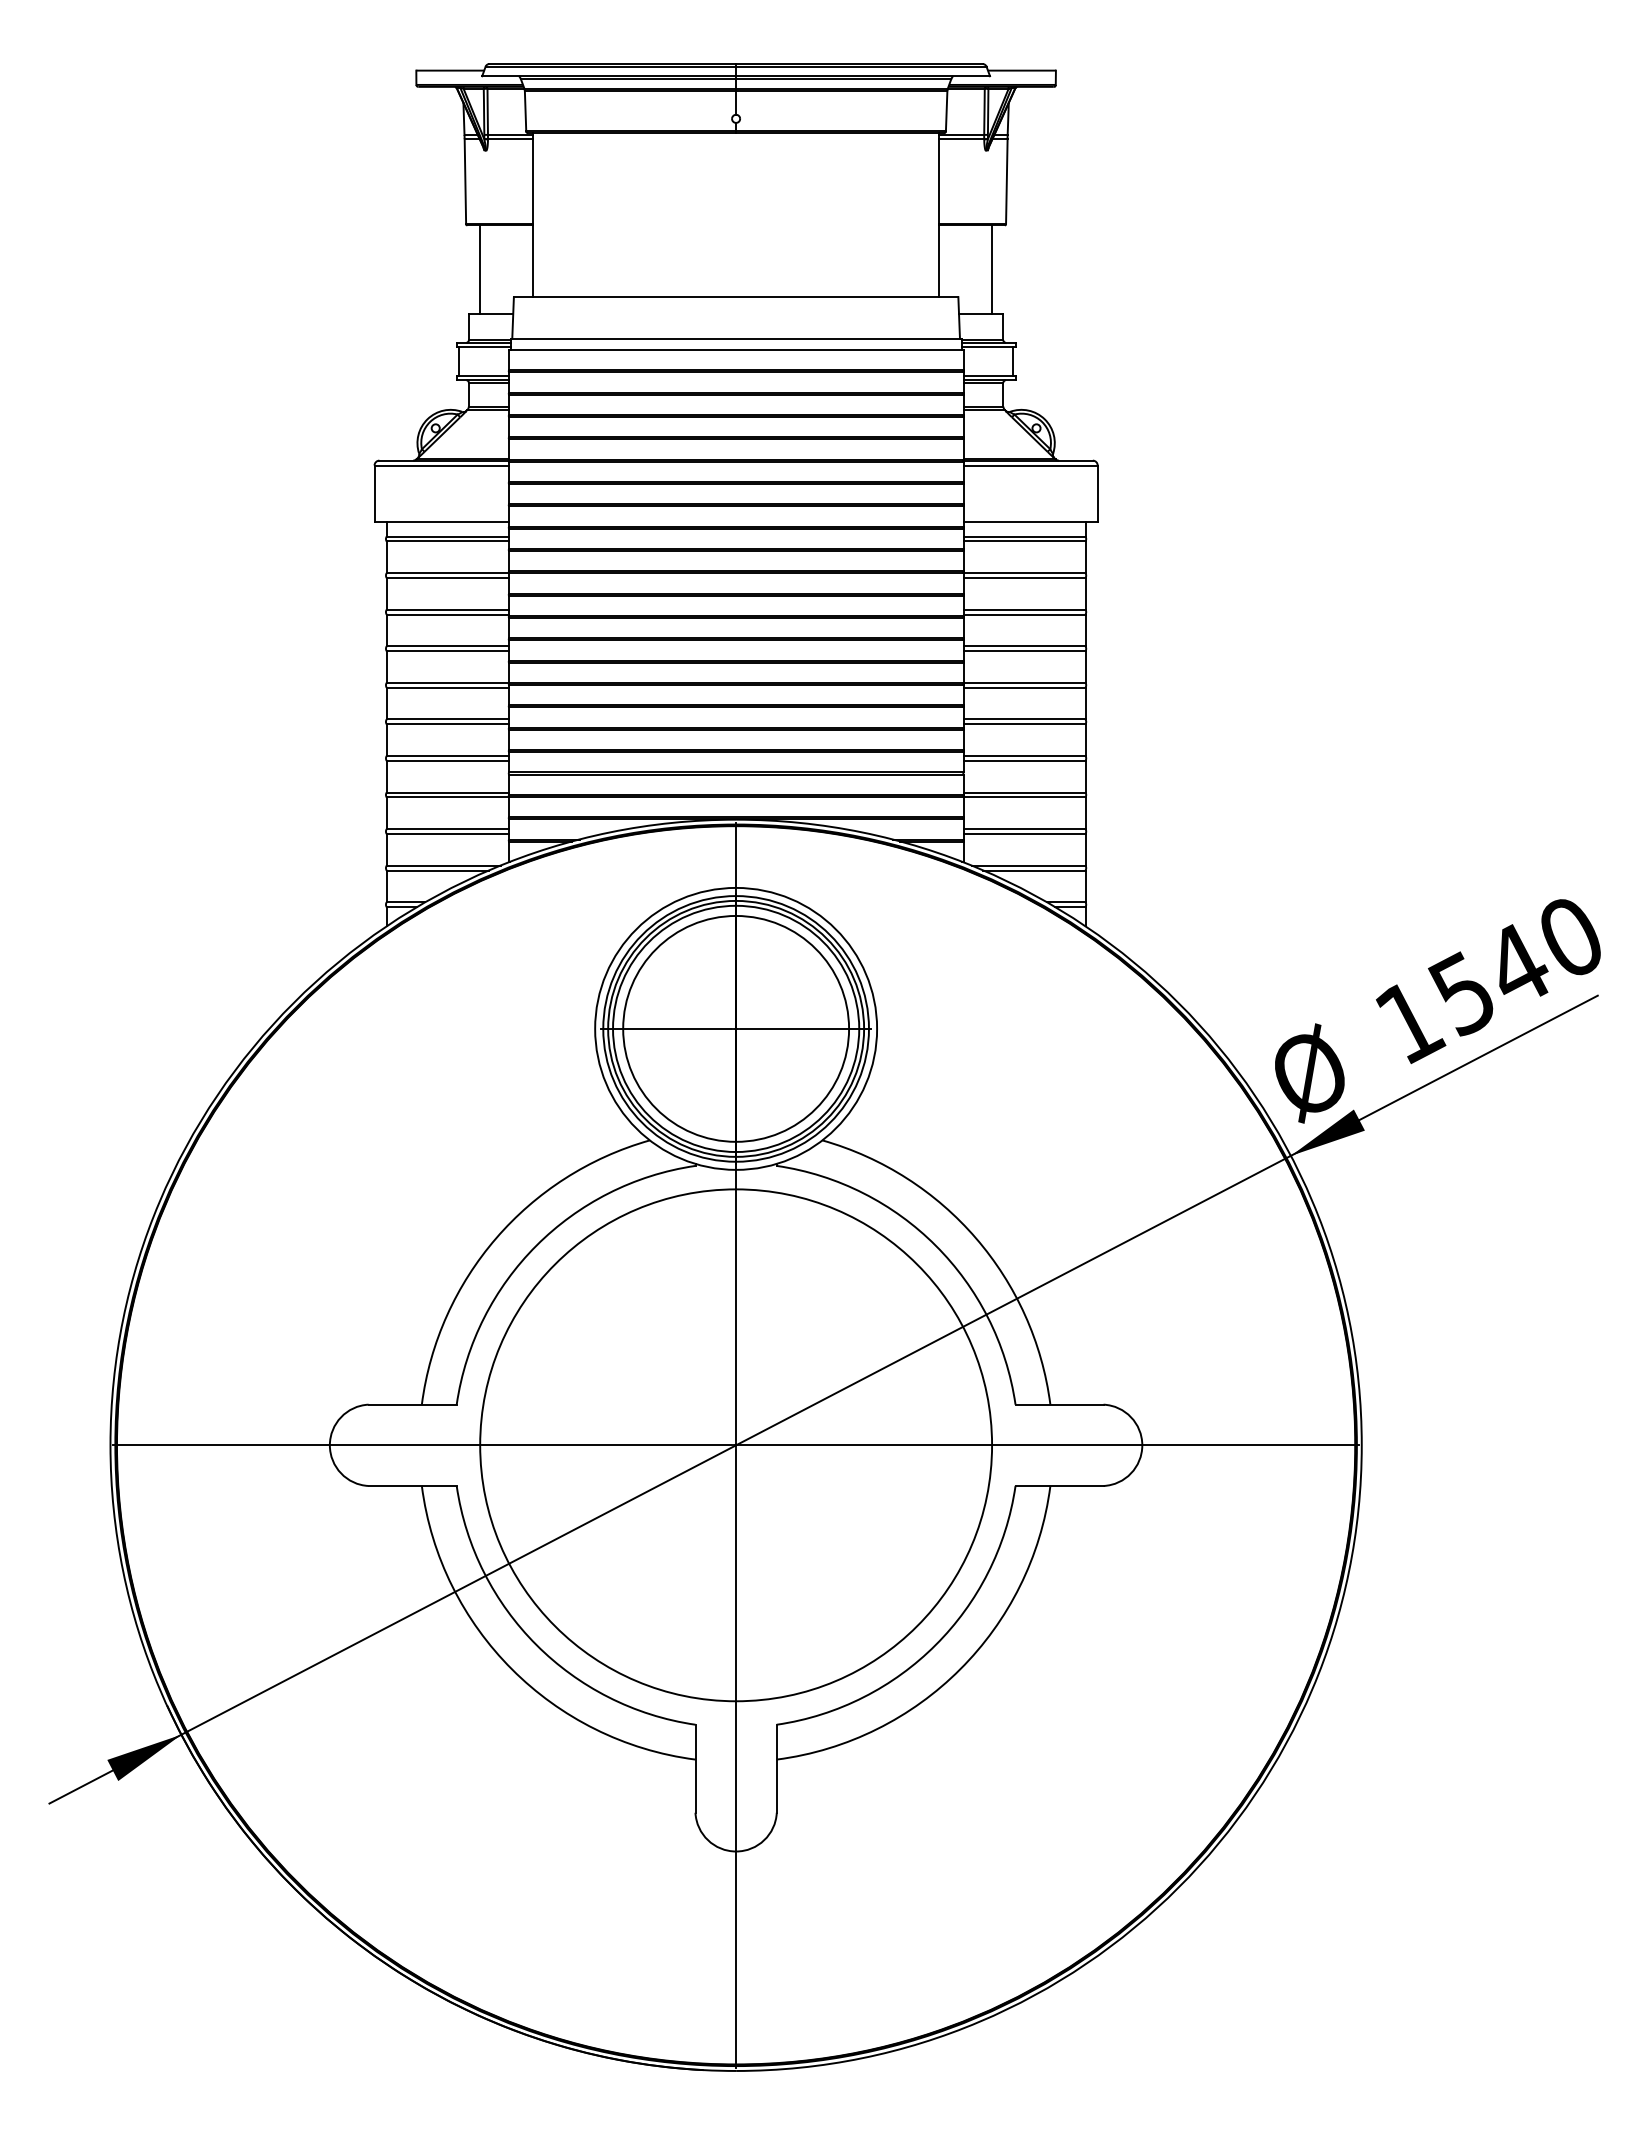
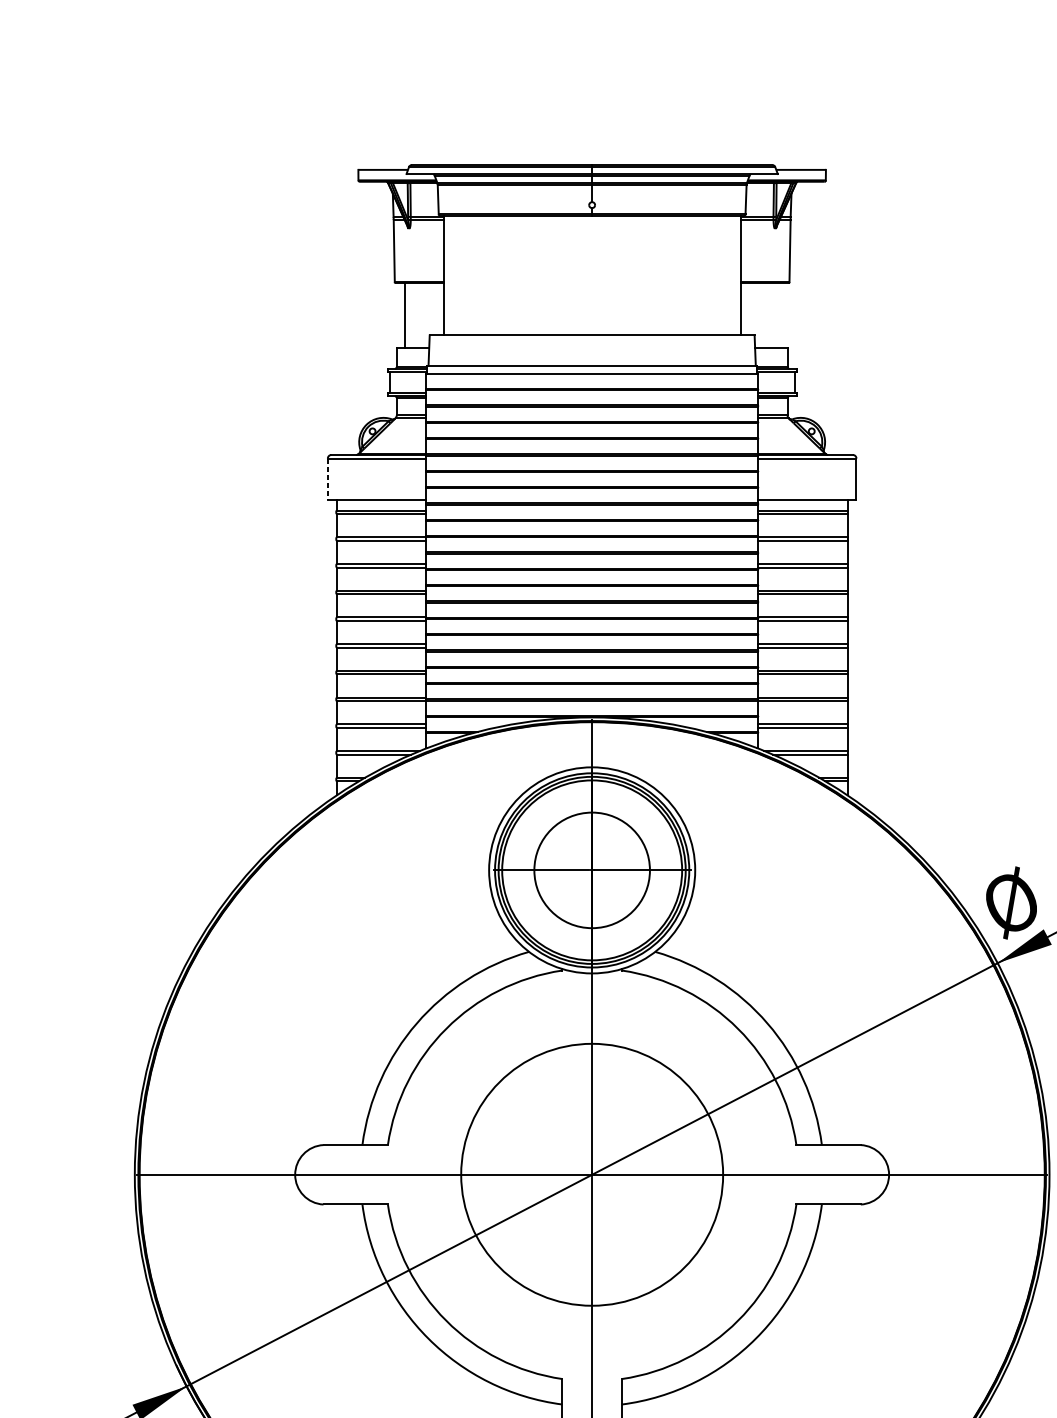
line: (992, 269) -> (779, 315), removed
line: (374, 494) -> (327, 479), solid -> dashed
circle: (736, 1028) -> (592, 870), size x0.7
circle: (736, 1445) -> (592, 1174), size x0.7

